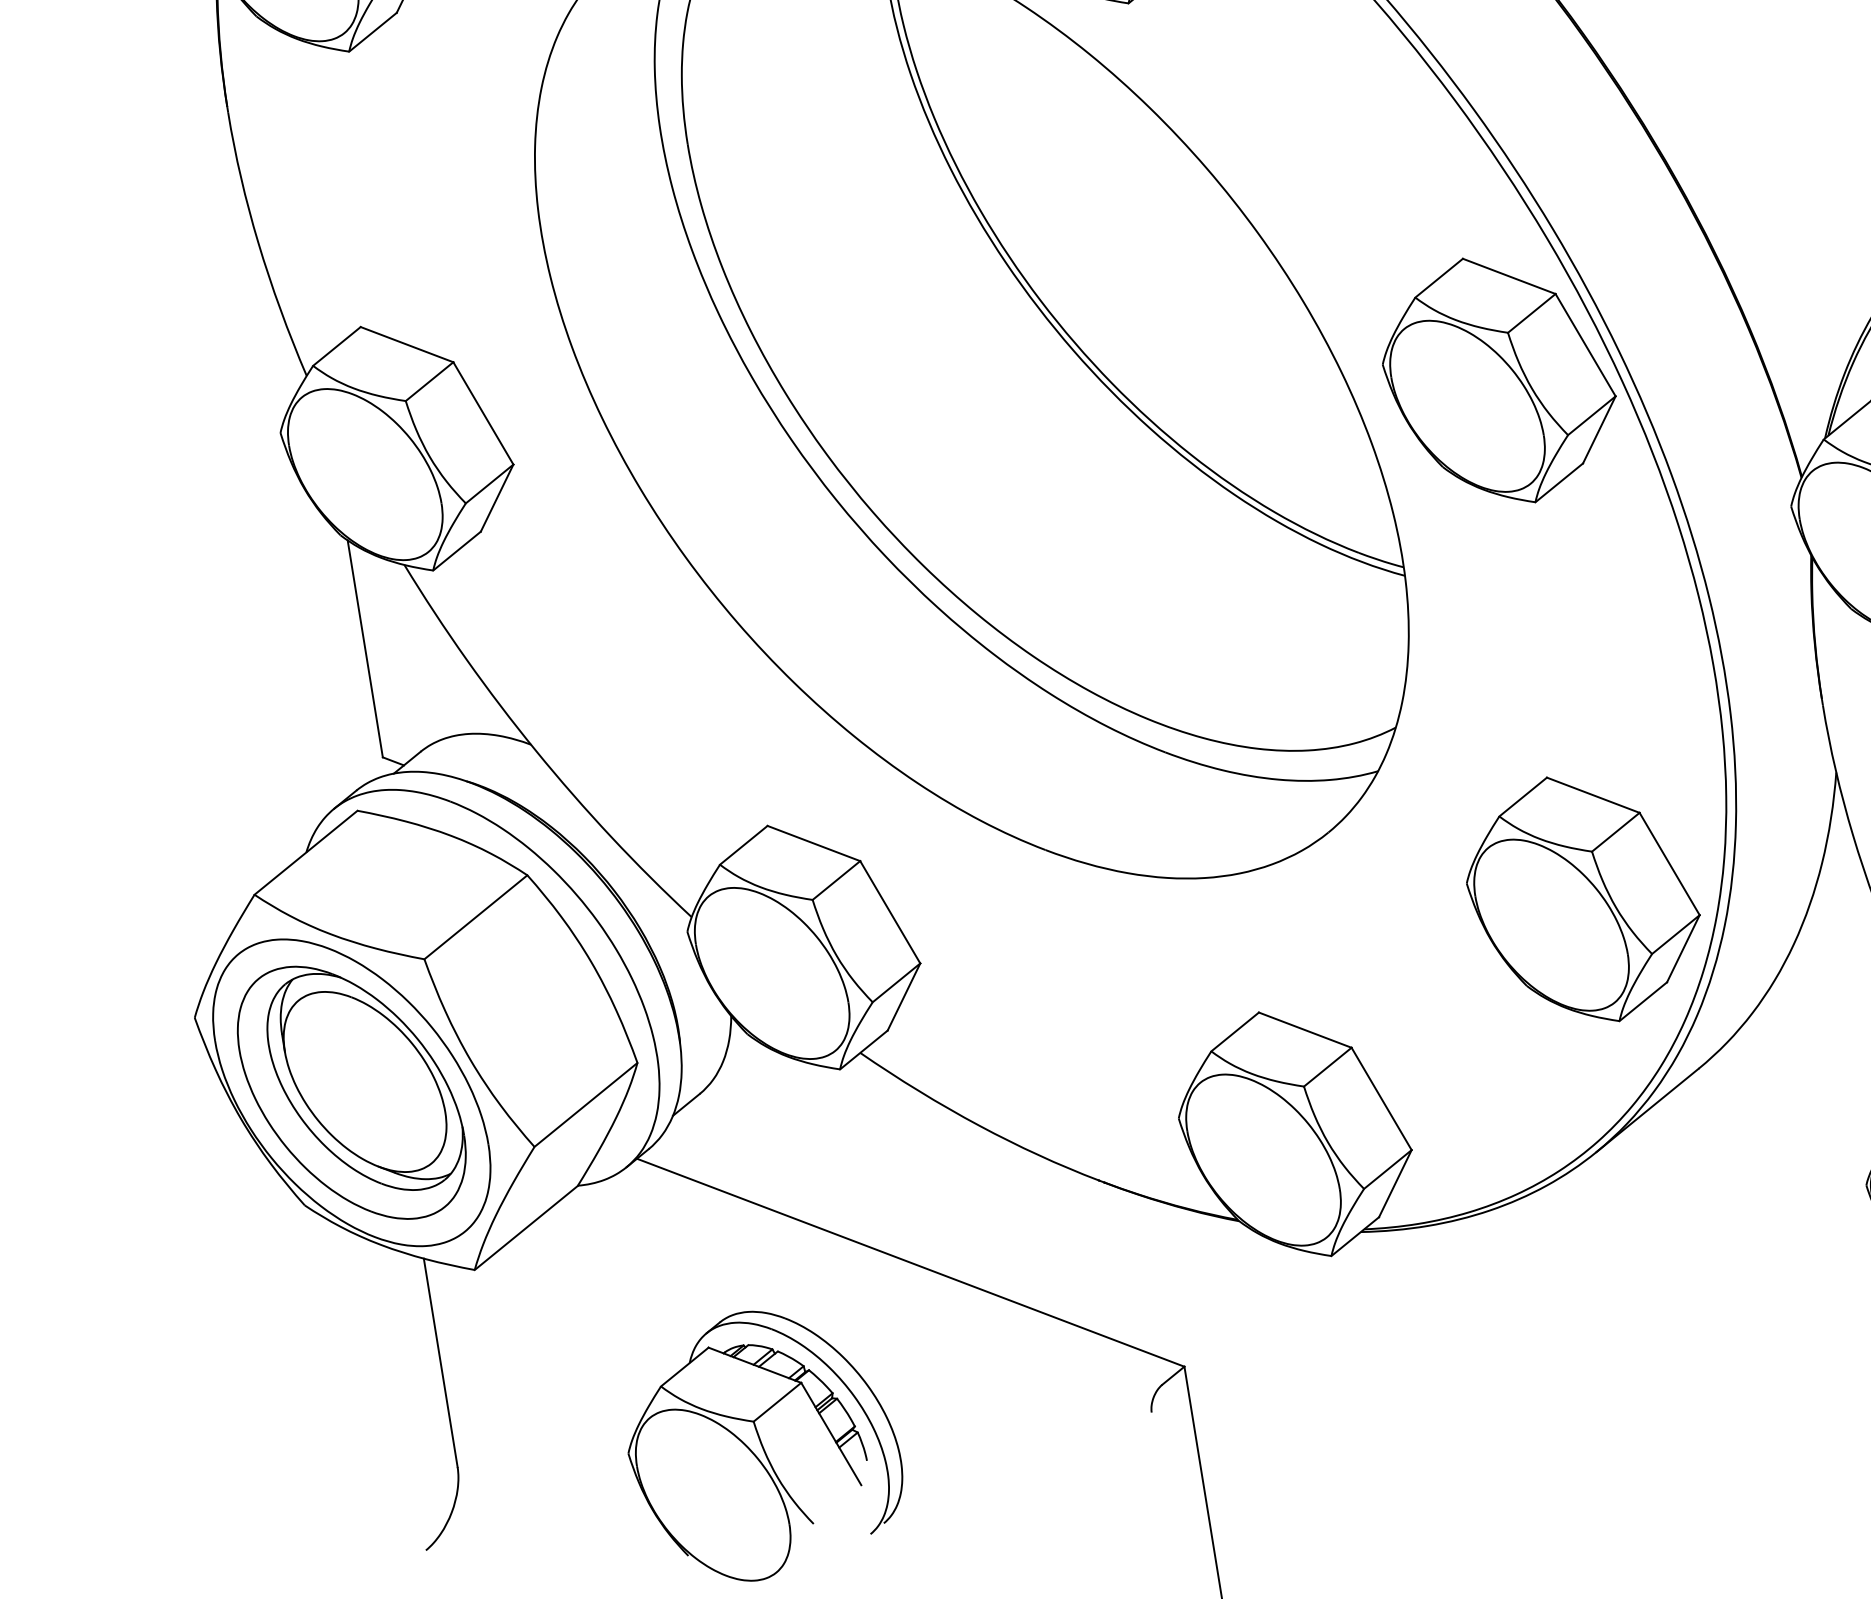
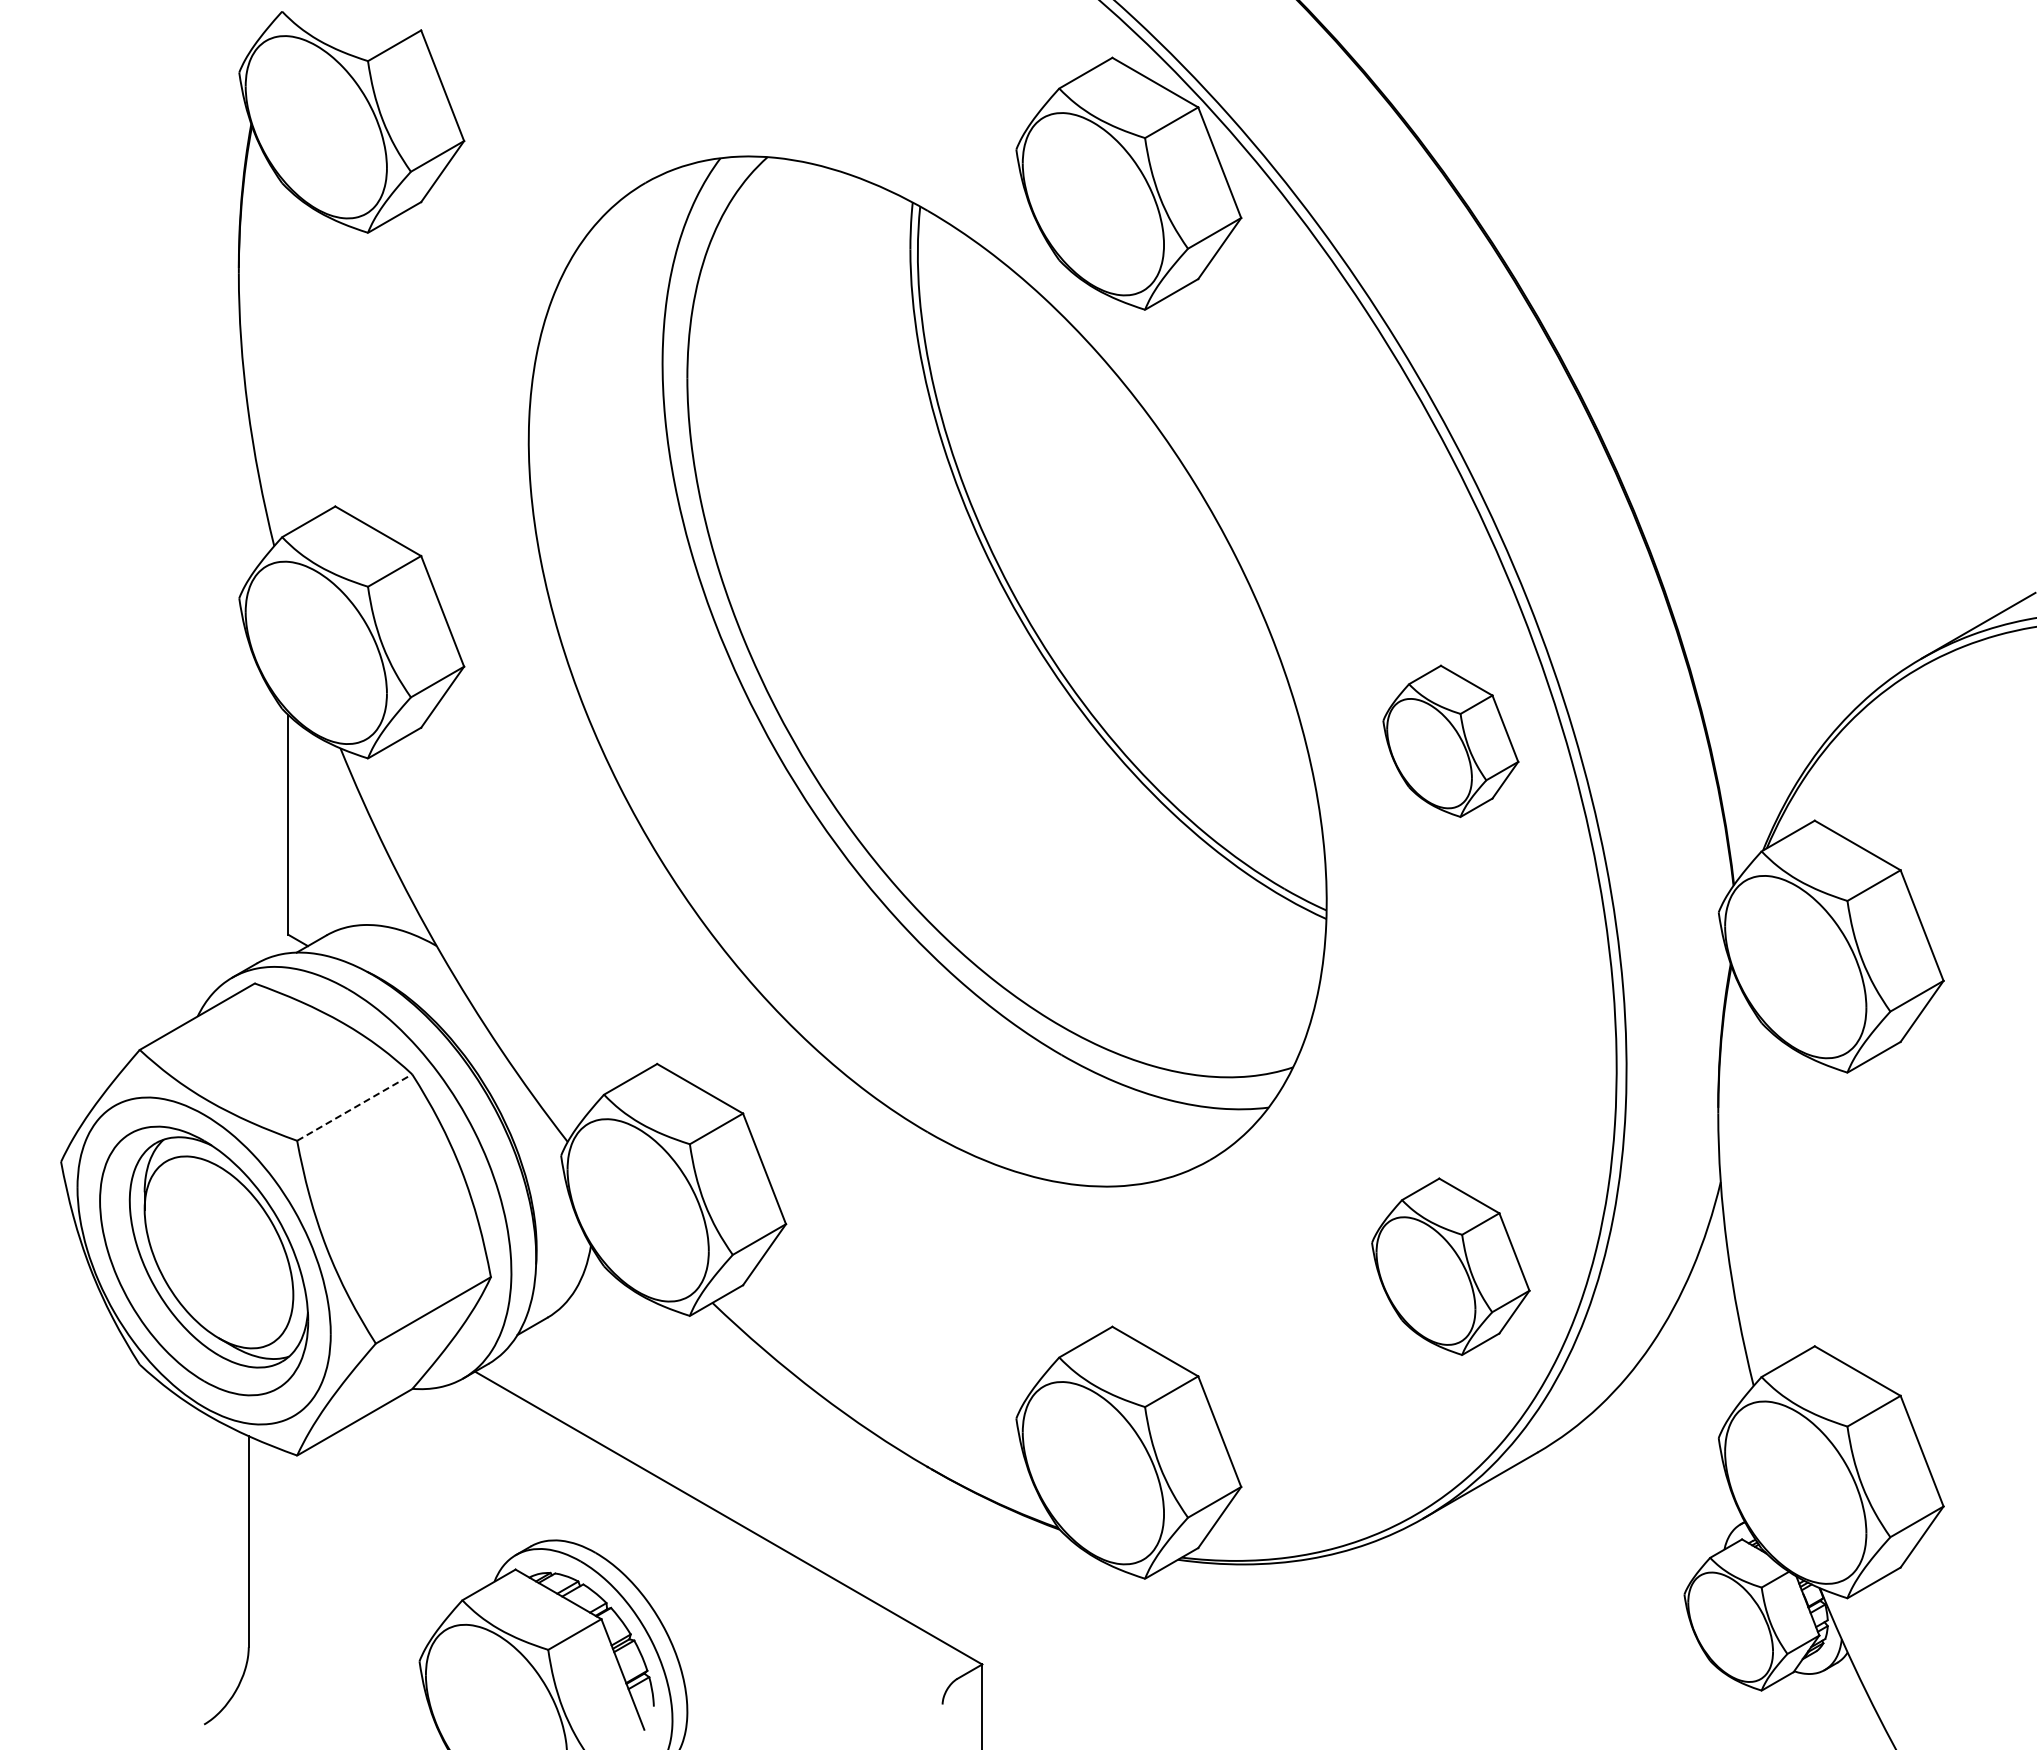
part: (1499, 380) -> (1450, 741), size x0.6
part: (1583, 898) -> (1450, 1266), size x0.7
line: (476, 917) -> (355, 1107), solid -> dashed

